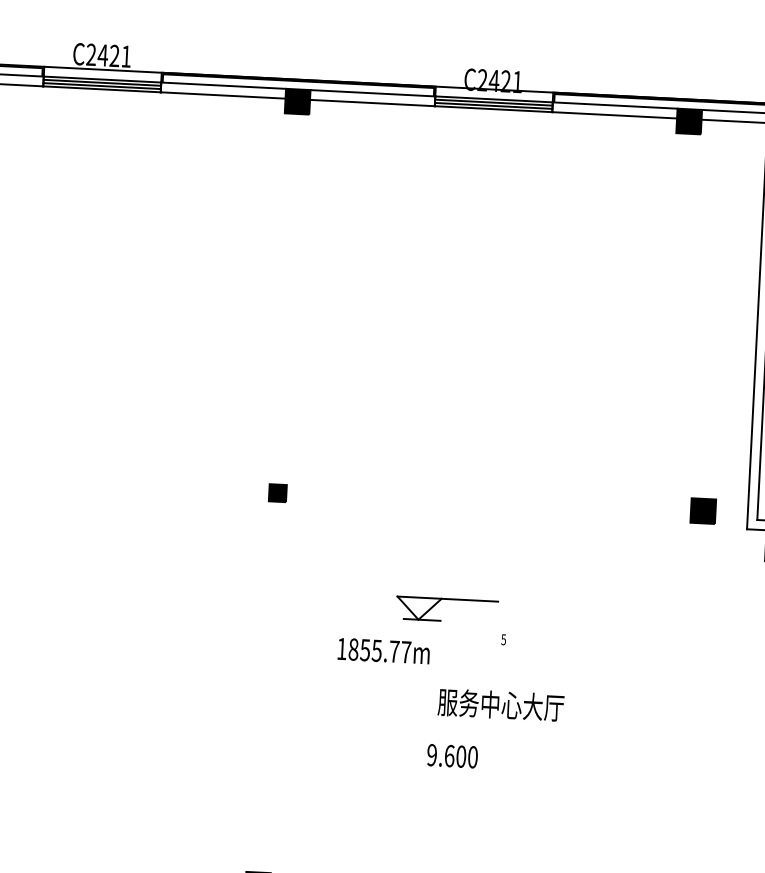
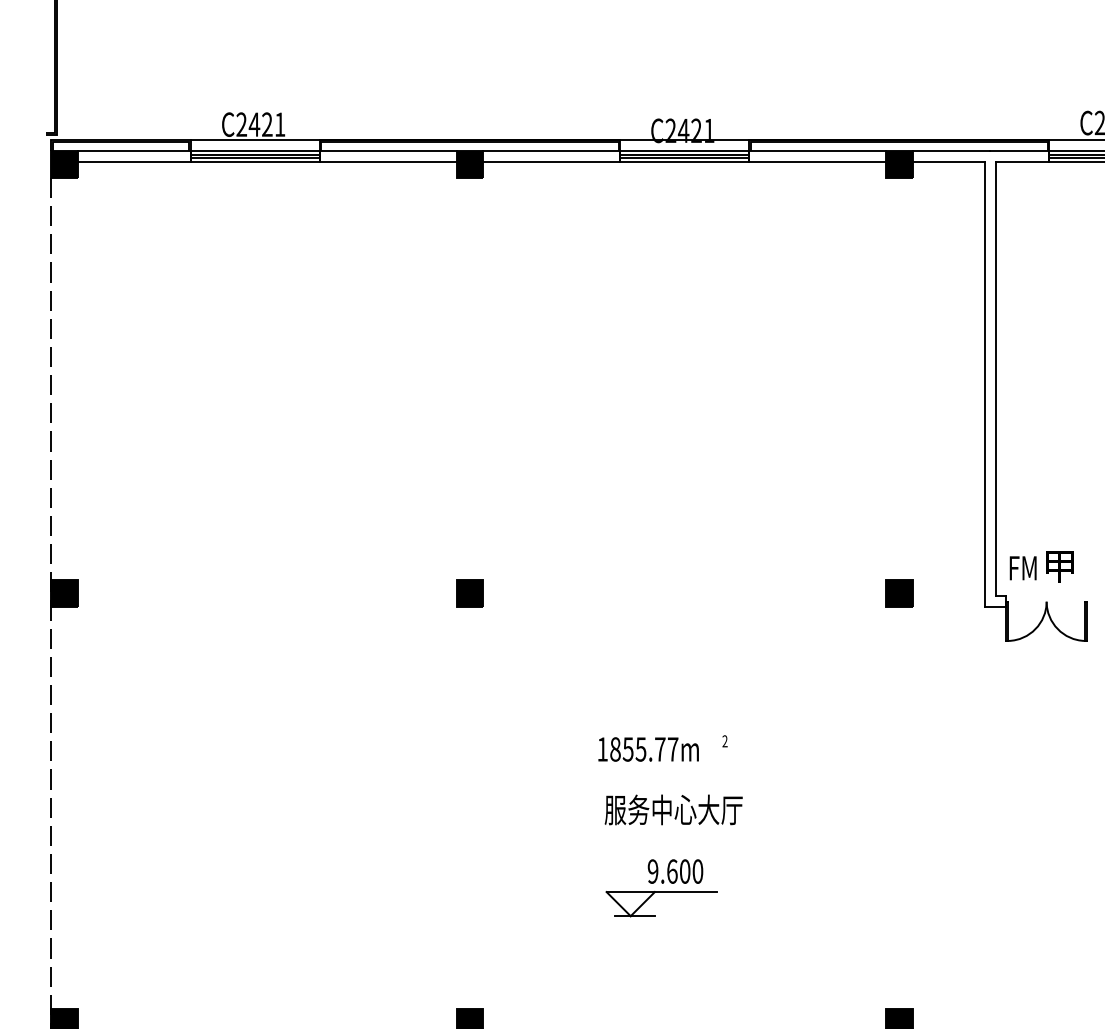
part: (277, 493) -> (469, 593), size x1.43
part: (703, 510) -> (899, 593), moved
part: (447, 599) -> (661, 892), moved
text: (503, 639) -> (724, 741), 5 -> 2
text: (383, 651) -> (648, 749), moved
text: (500, 704) -> (673, 809), moved

